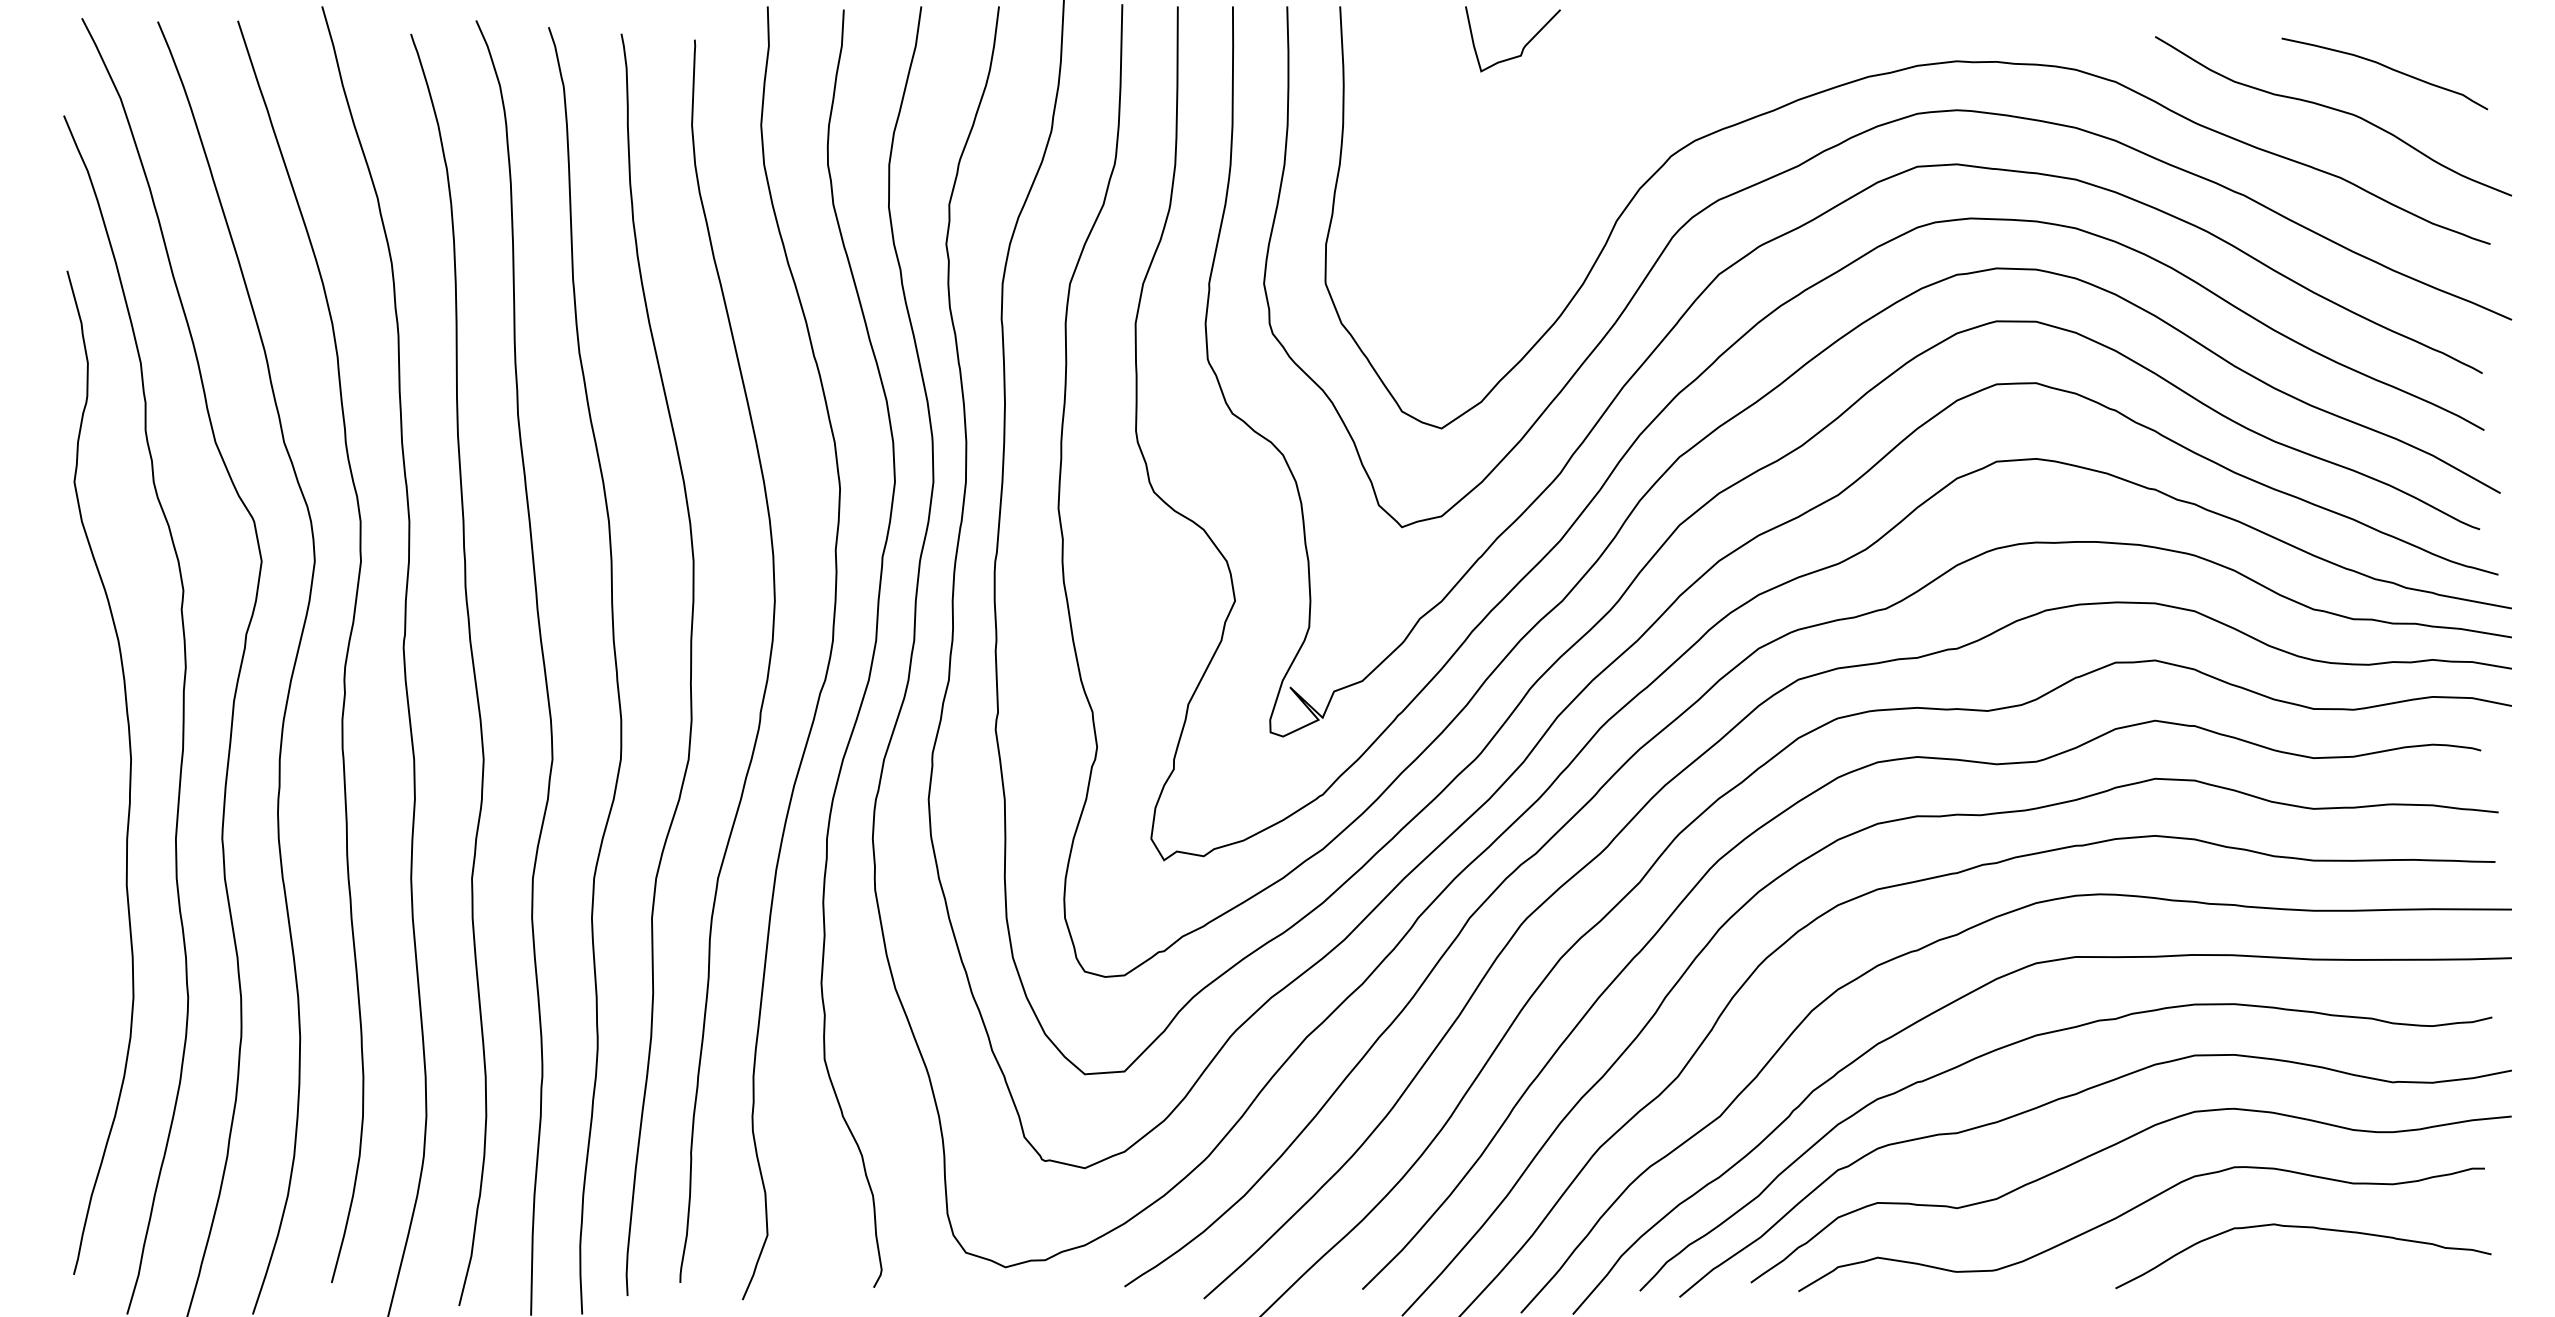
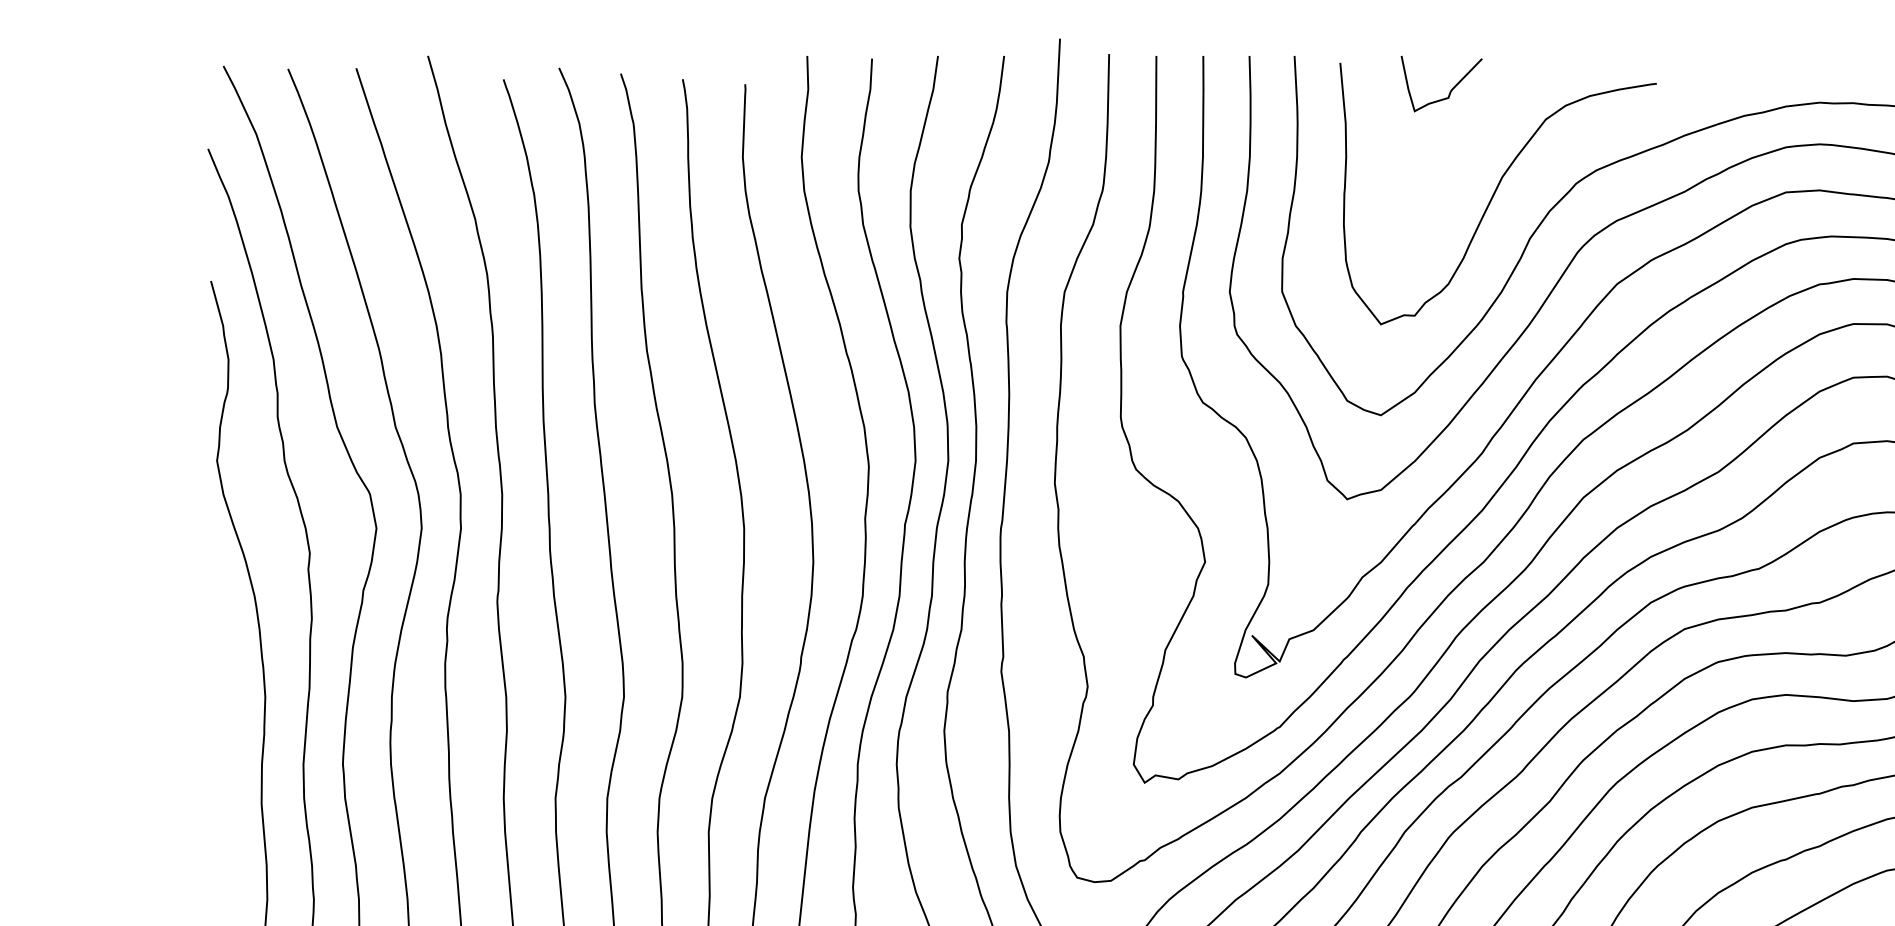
curve: (1576, 166) -> (1495, 192), added

